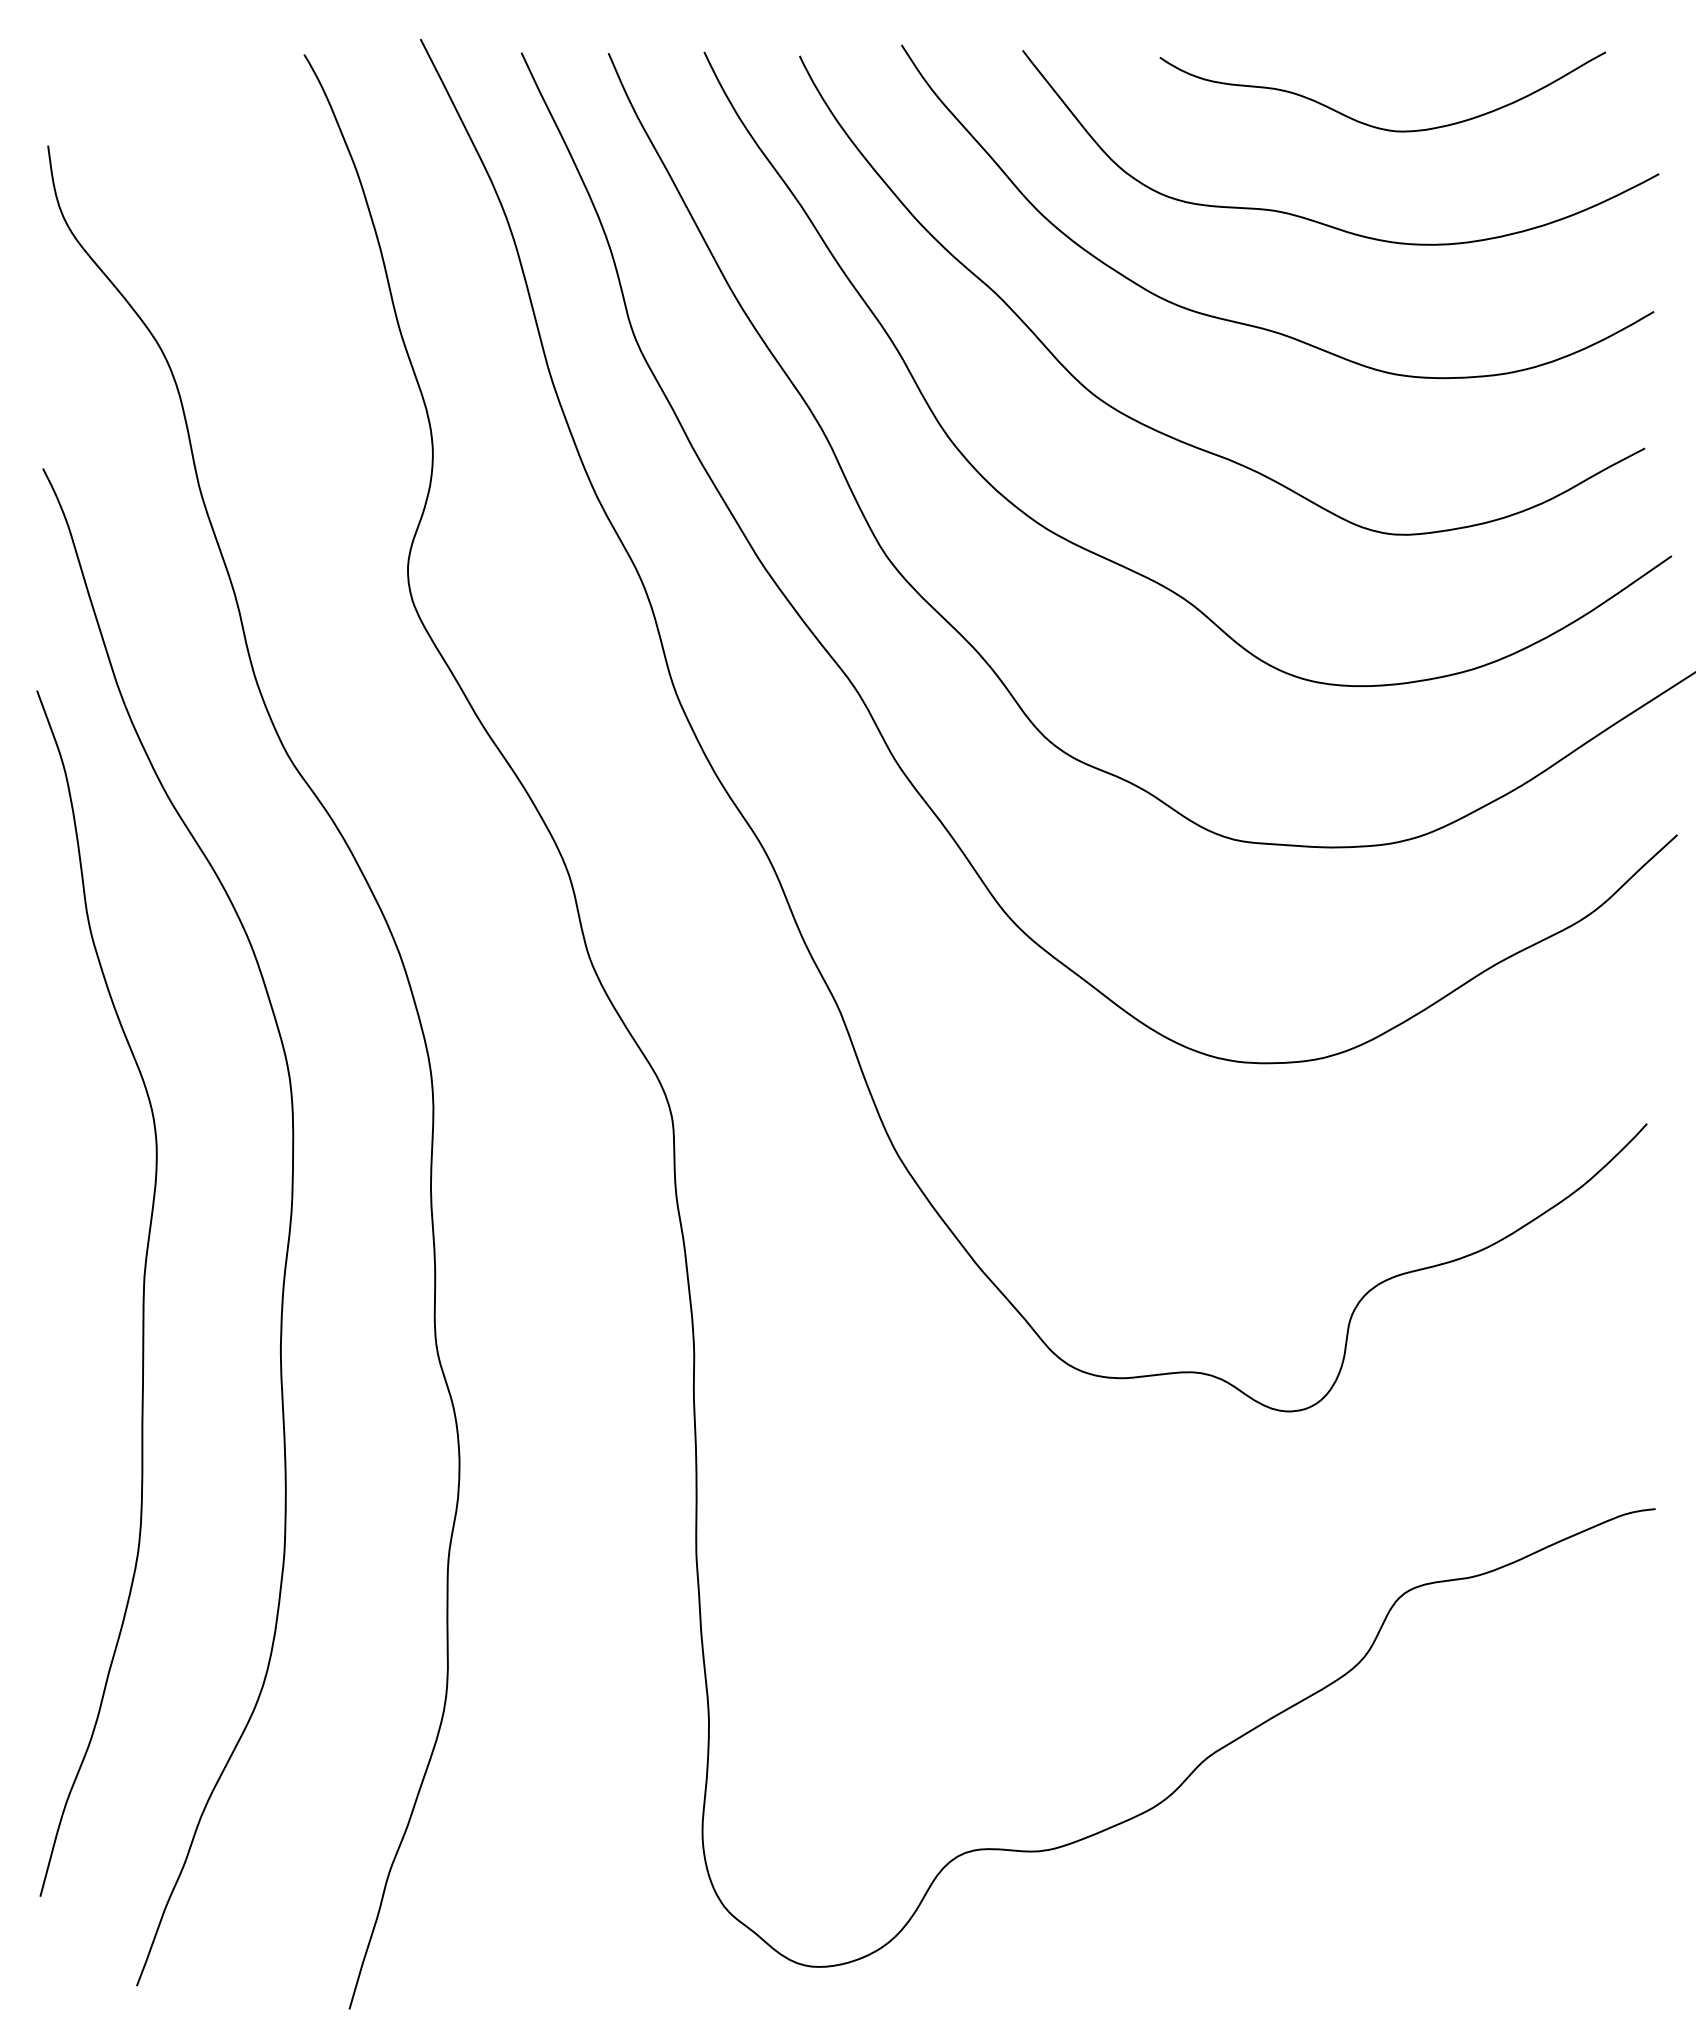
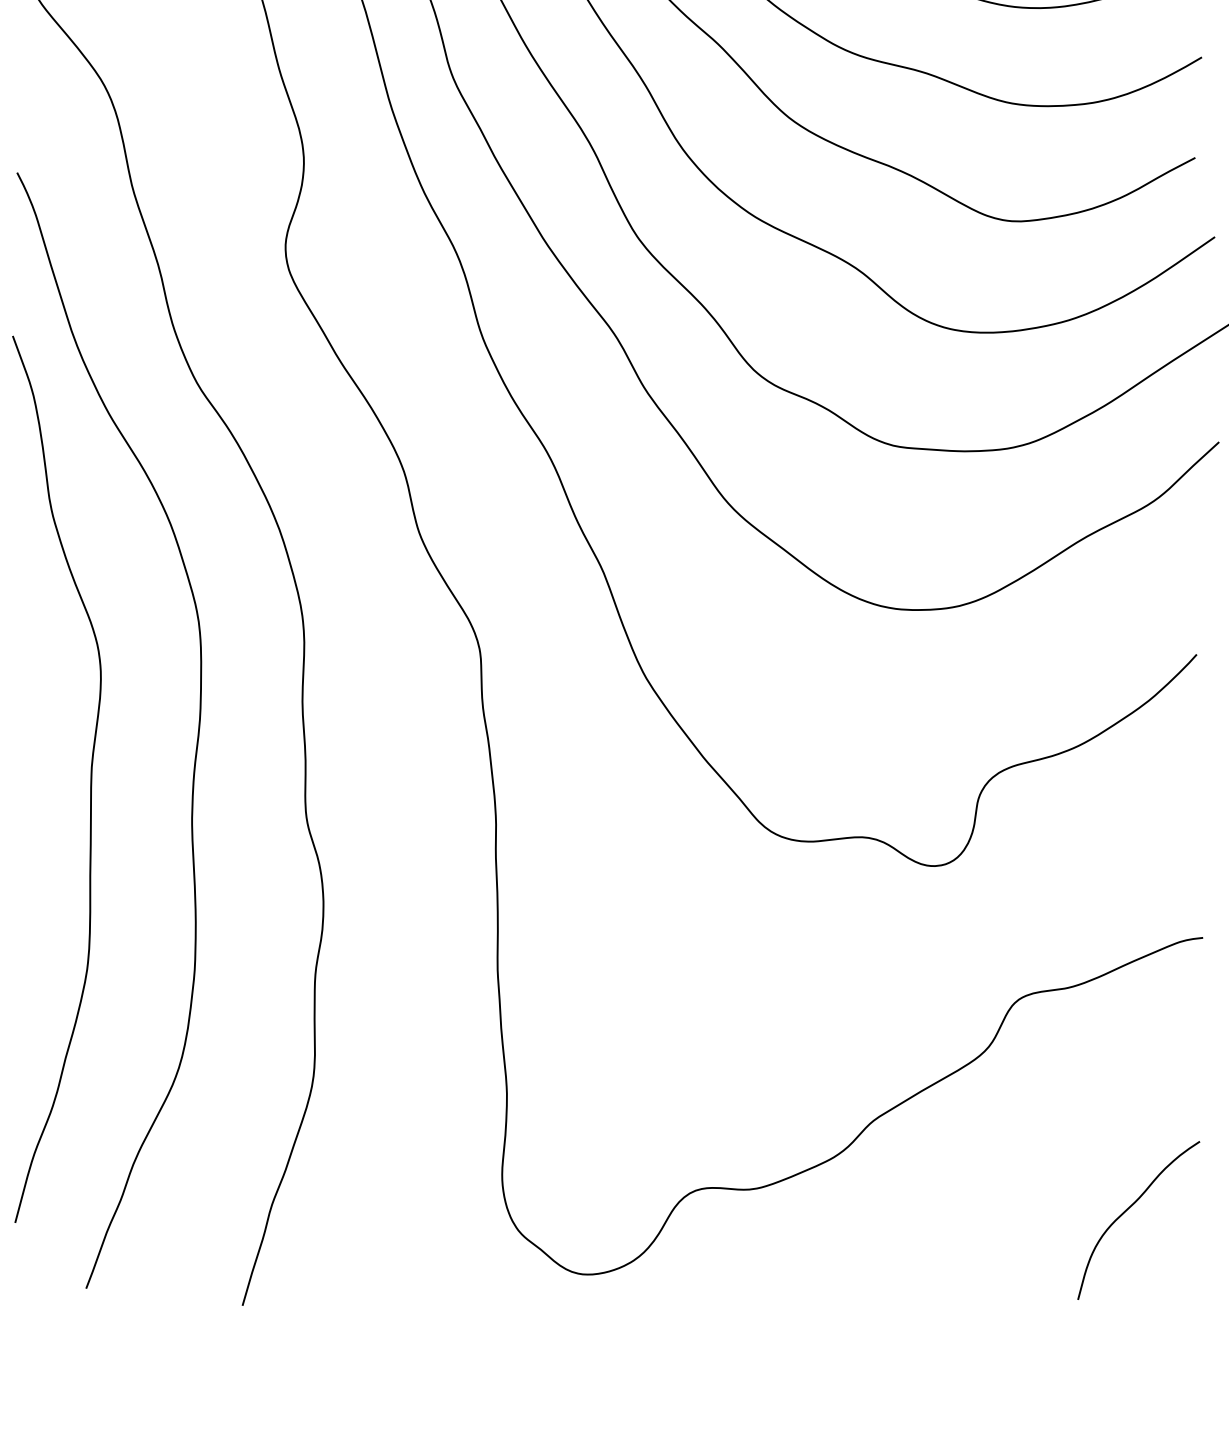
curve: (1555, 1877) -> (1129, 1208), added

